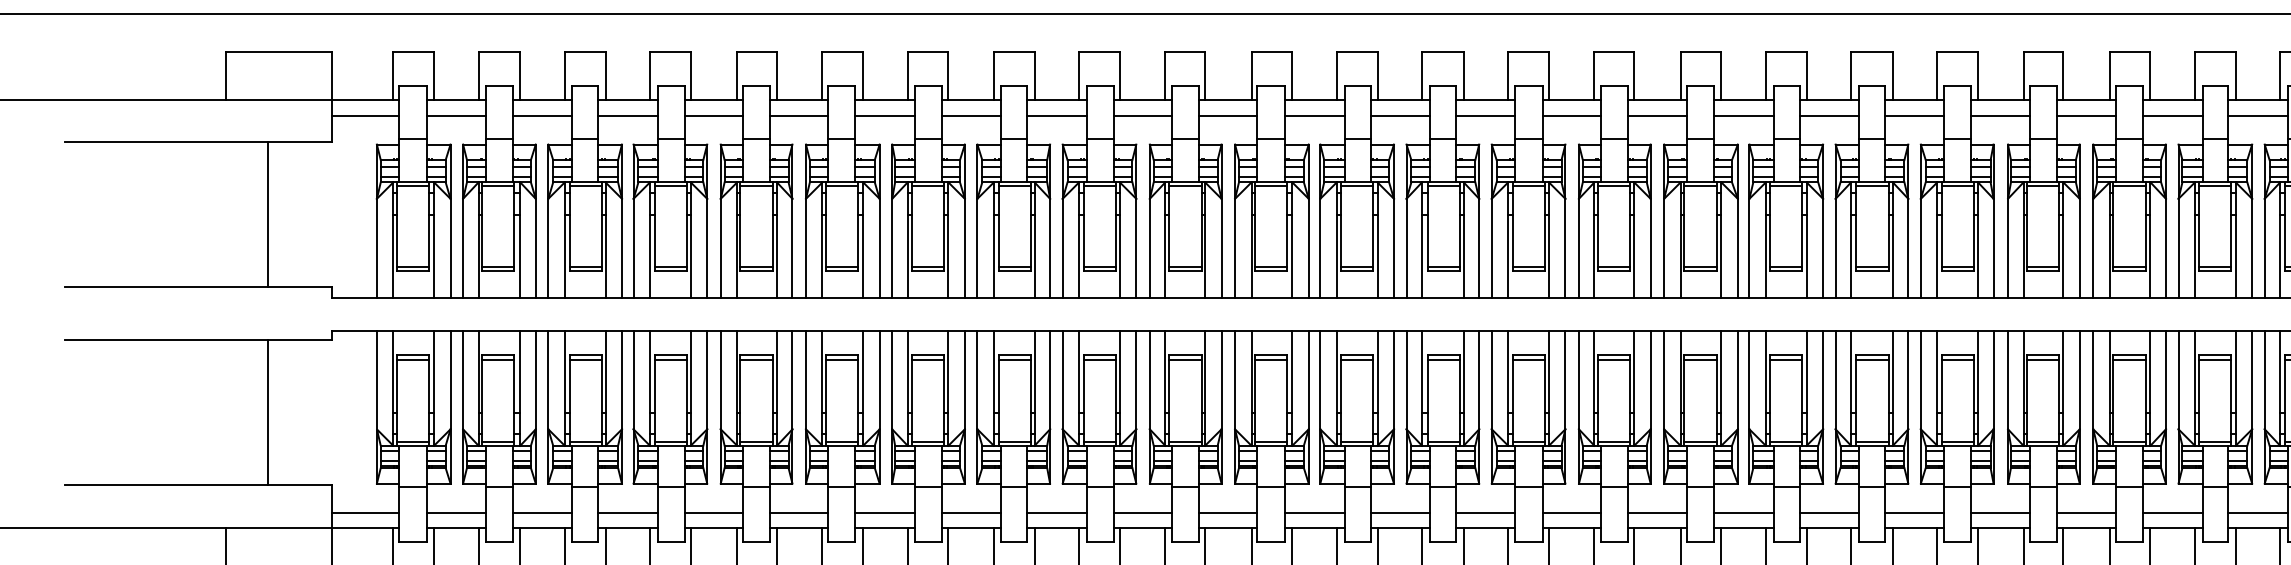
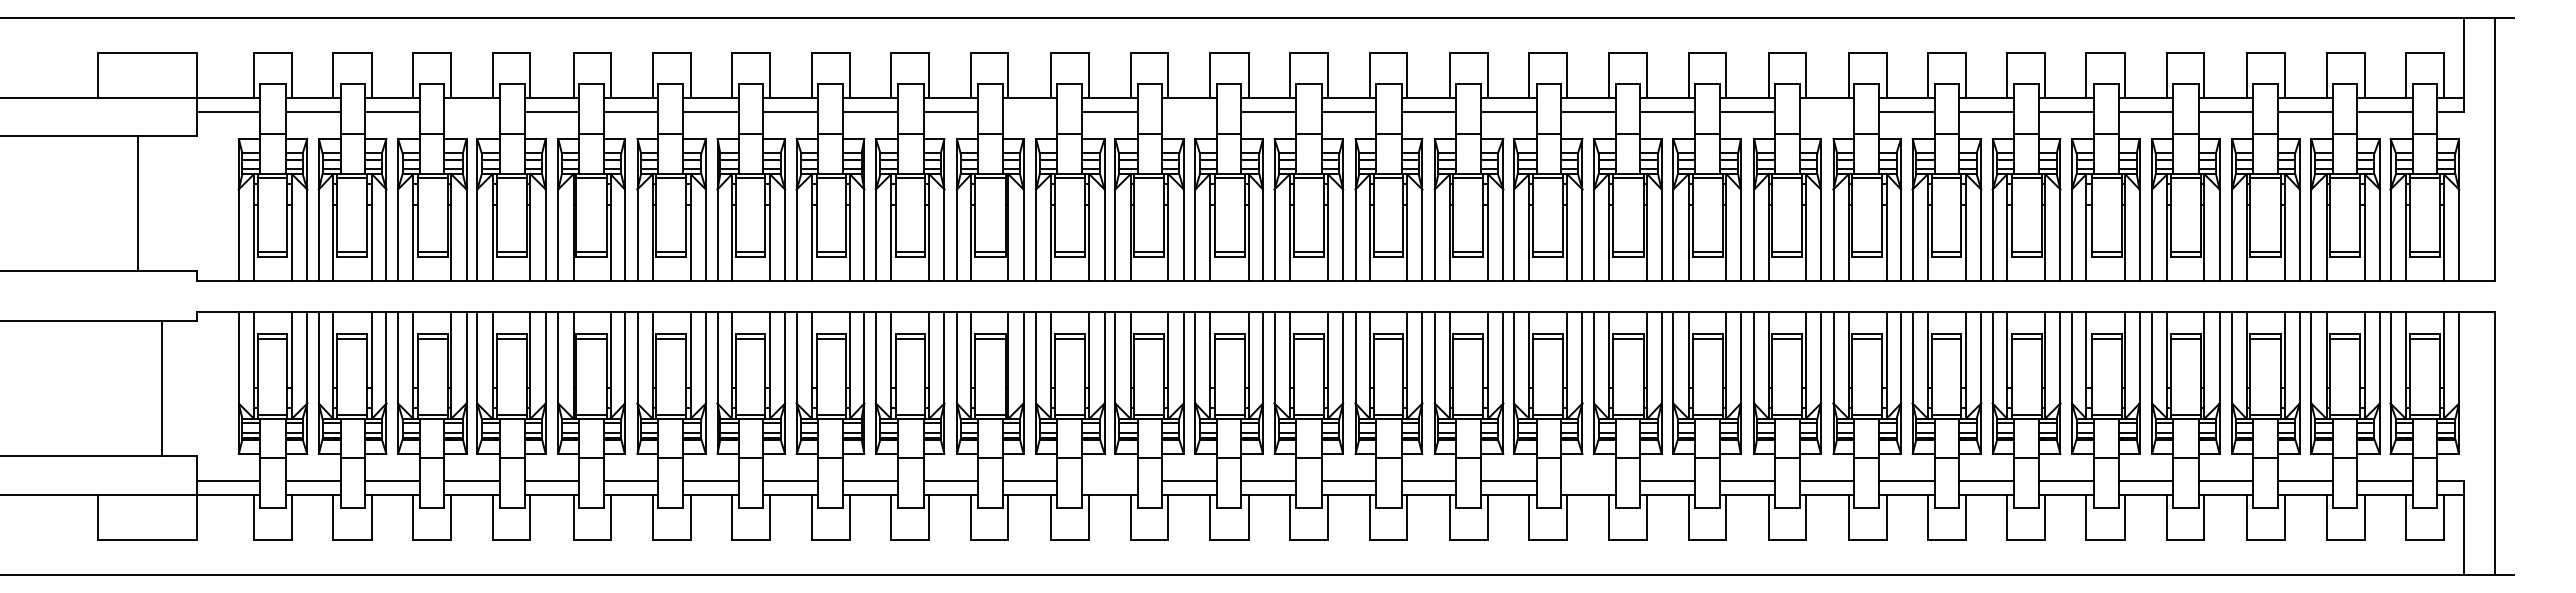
line: (627, 116) -> (471, 112), removed
line: (1227, 116) -> (1029, 112), removed
line: (1400, 116) -> (1189, 112), removed
line: (2086, 116) -> (1827, 112), removed
line: (268, 412) -> (162, 387), moved
line: (1314, 512) -> (1109, 480), removed
line: (1828, 512) -> (1587, 480), removed

